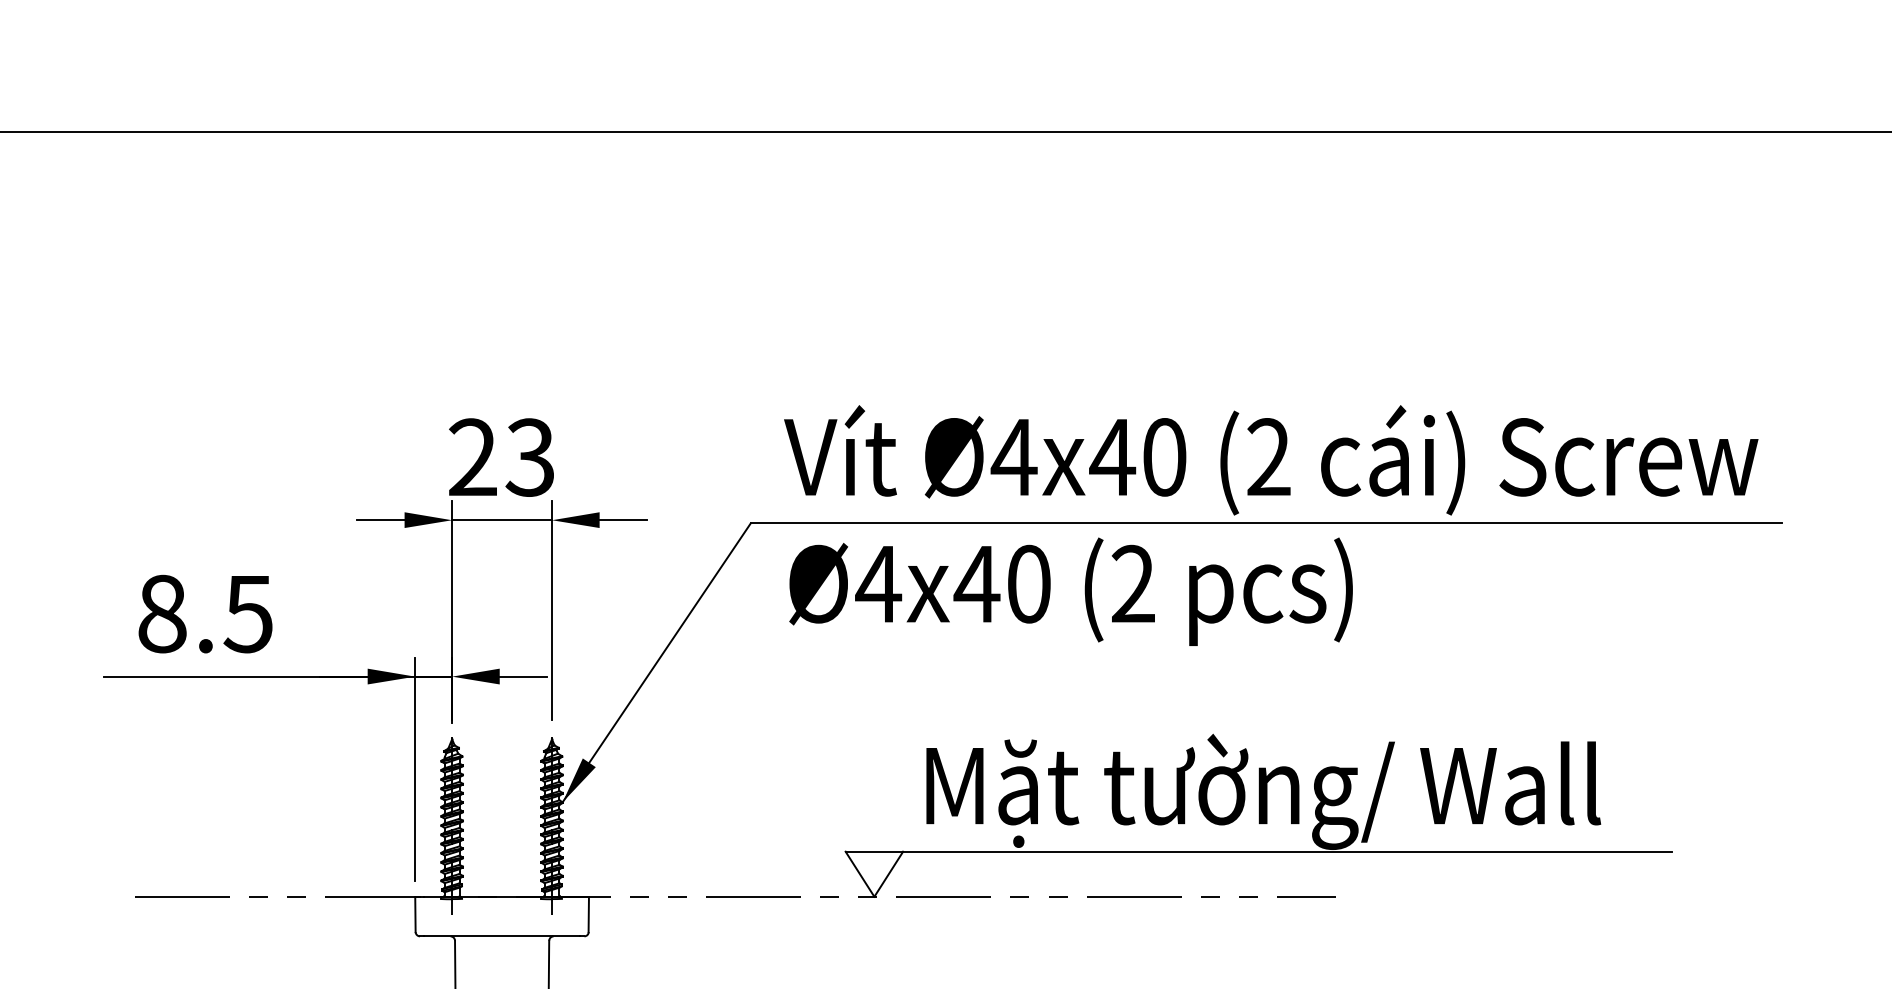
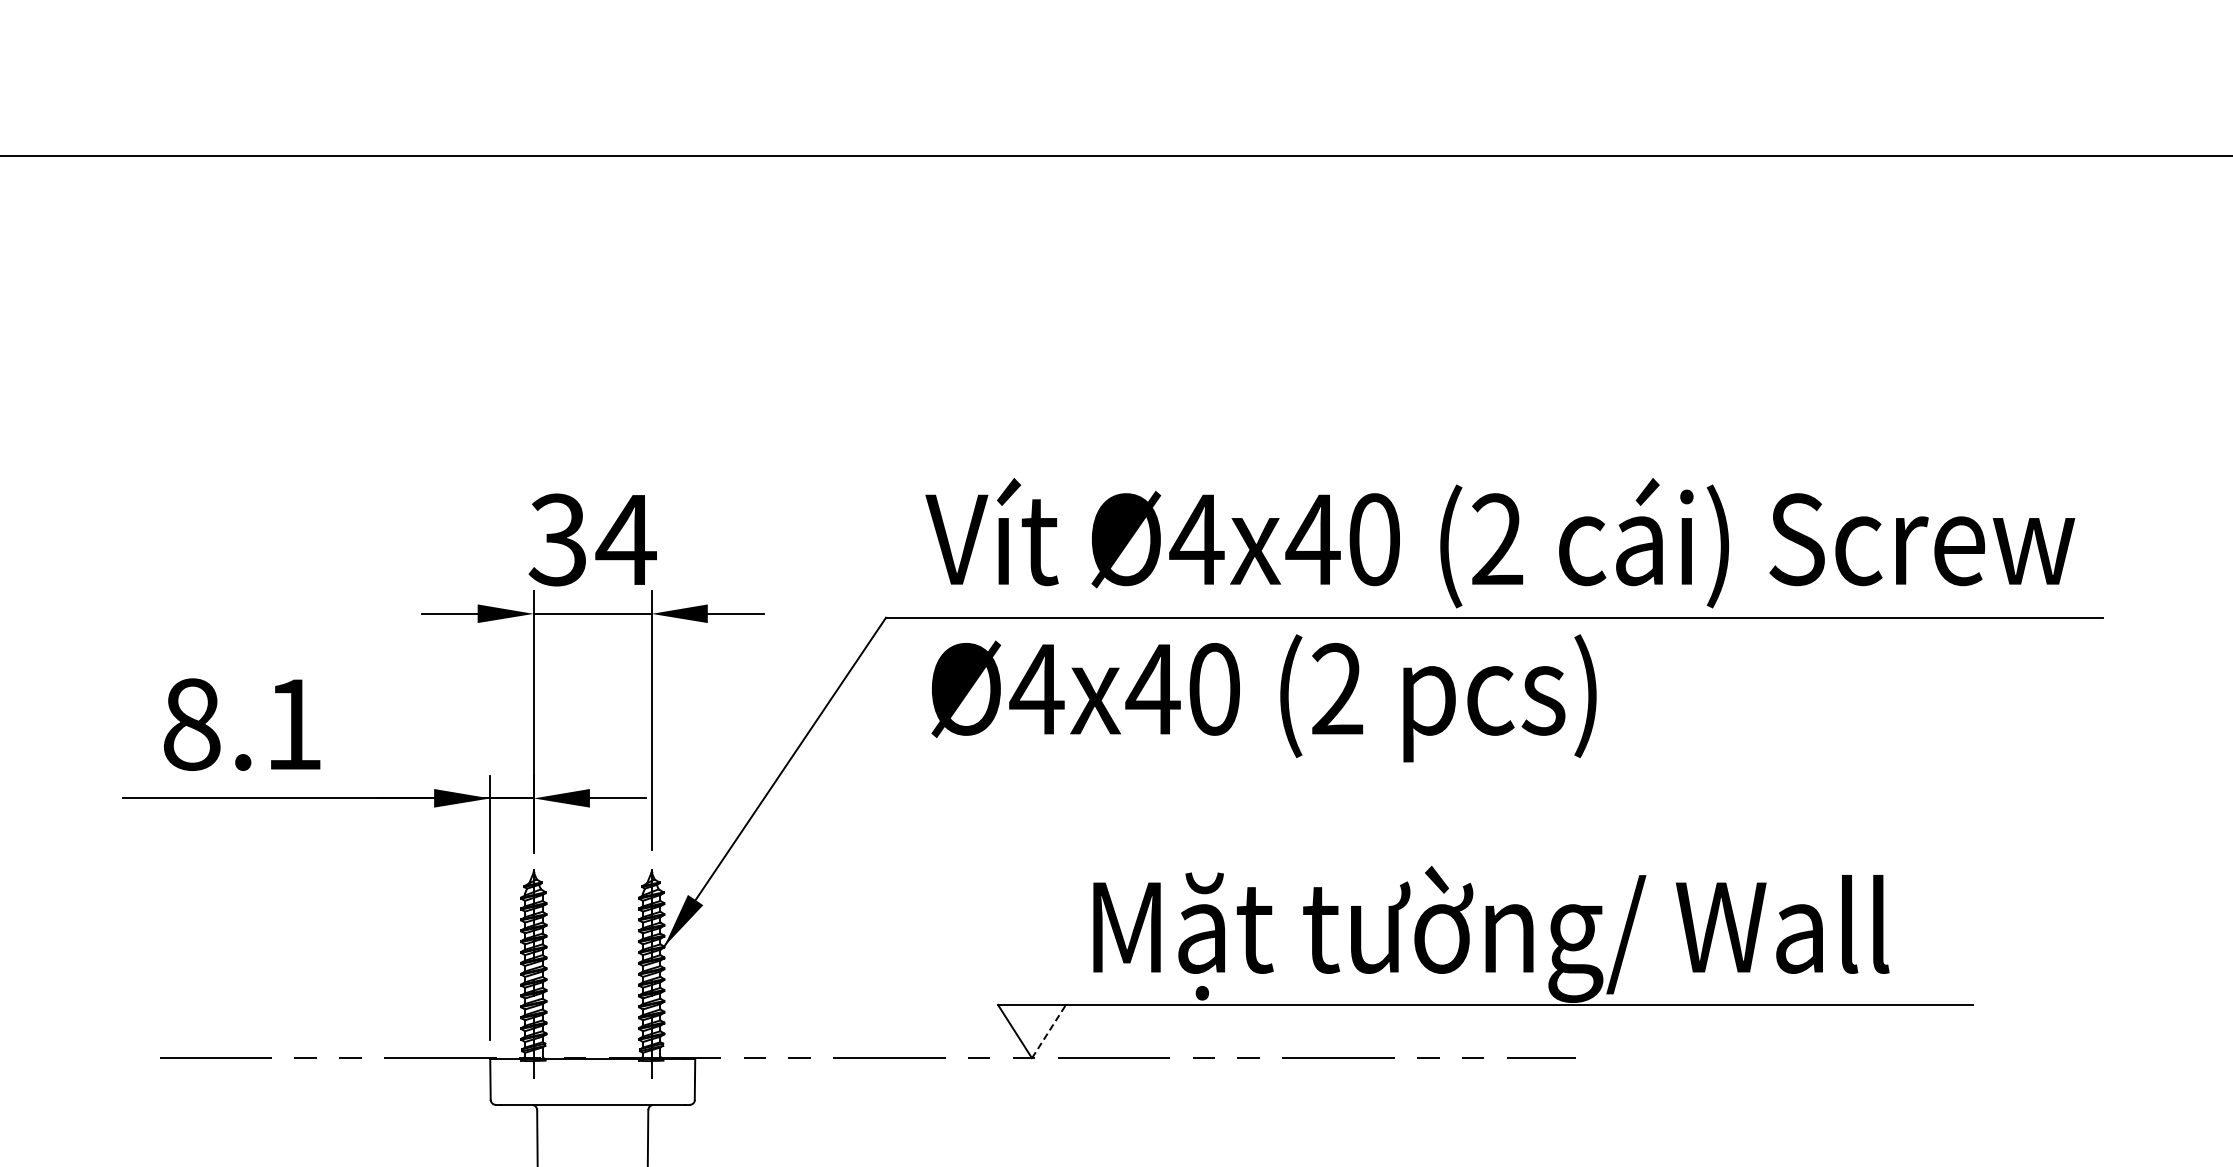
text: (501, 457) -> (592, 539), 23 -> 34
text: (247, 613) -> (292, 724), 8.5 -> 8.1
line: (888, 874) -> (1048, 1031), solid -> dashed

